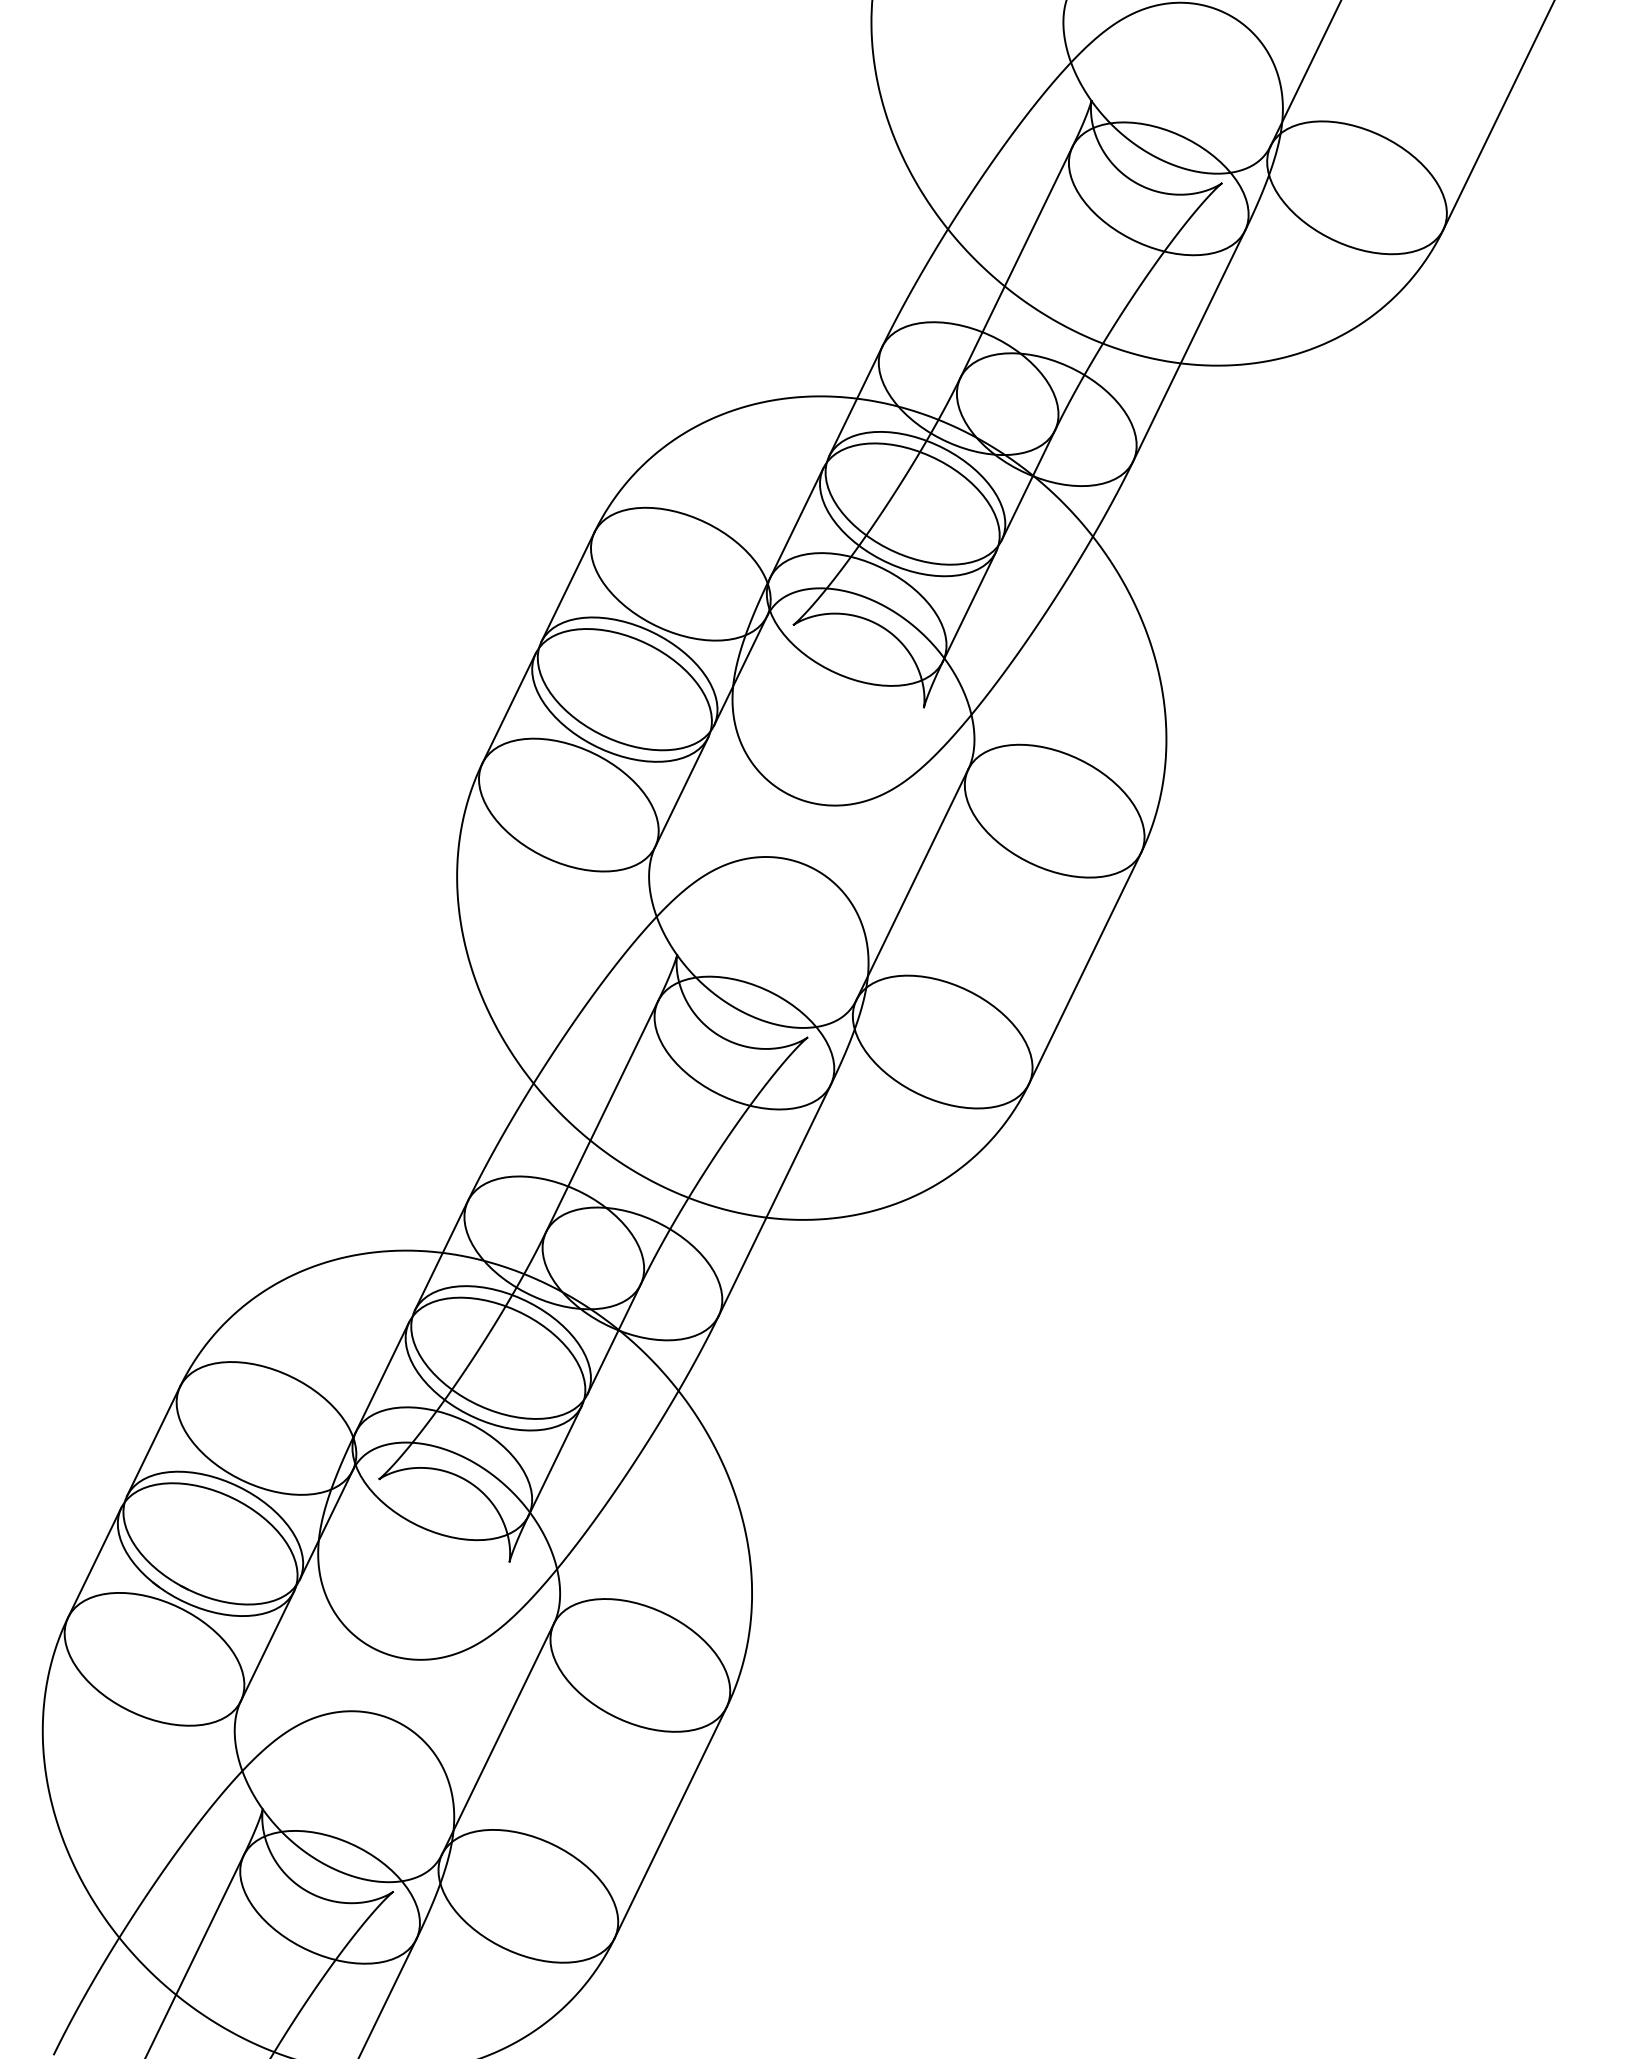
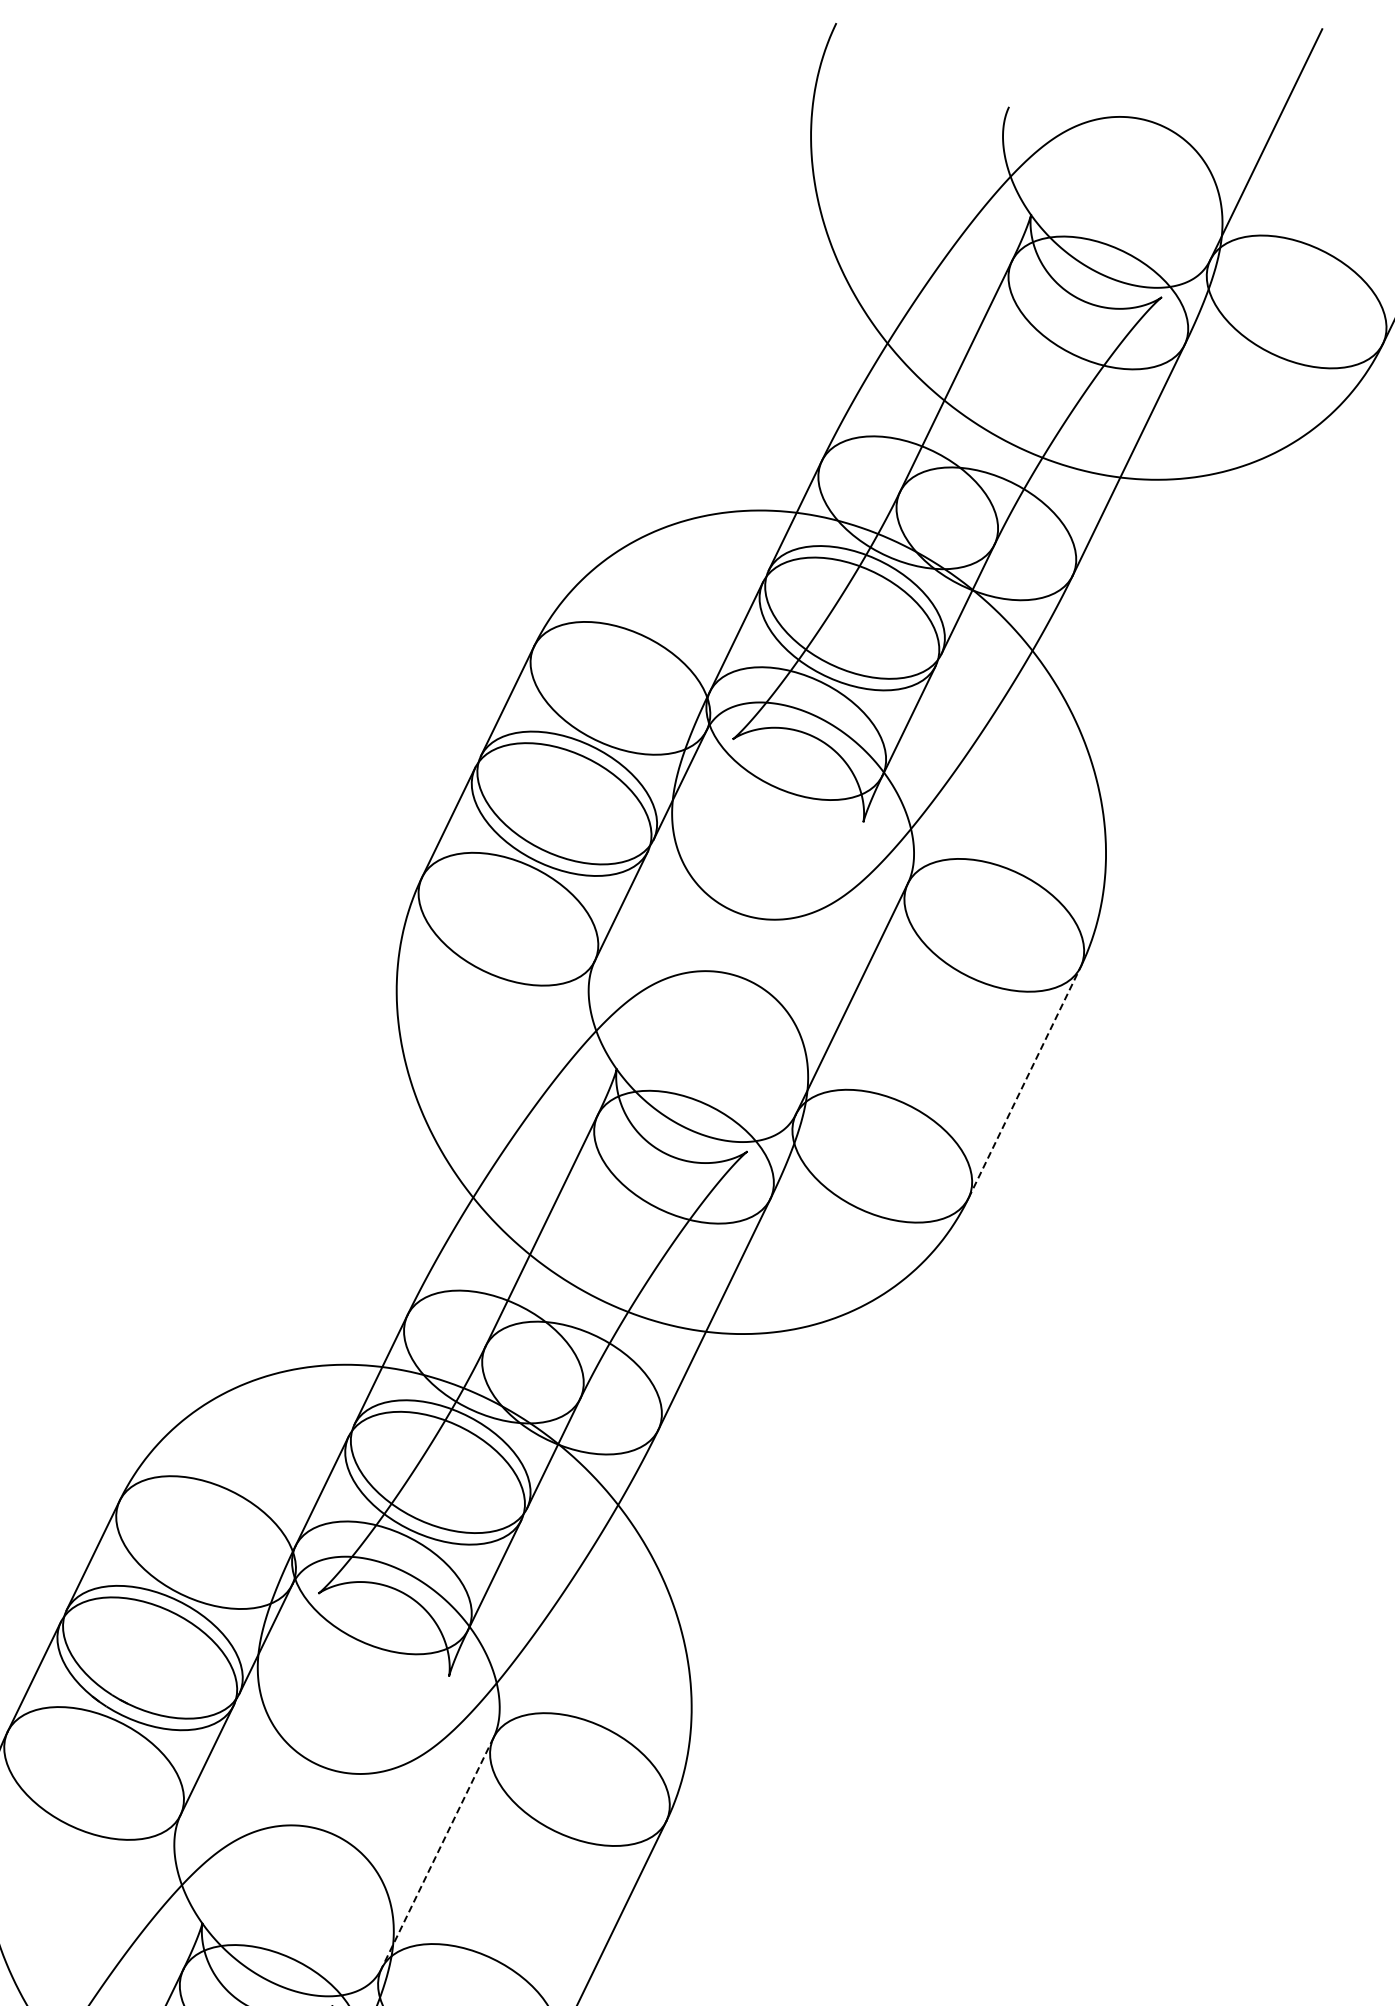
line: (1085, 968) -> (1025, 1082), solid -> dashed
line: (497, 1739) -> (437, 1853), solid -> dashed

